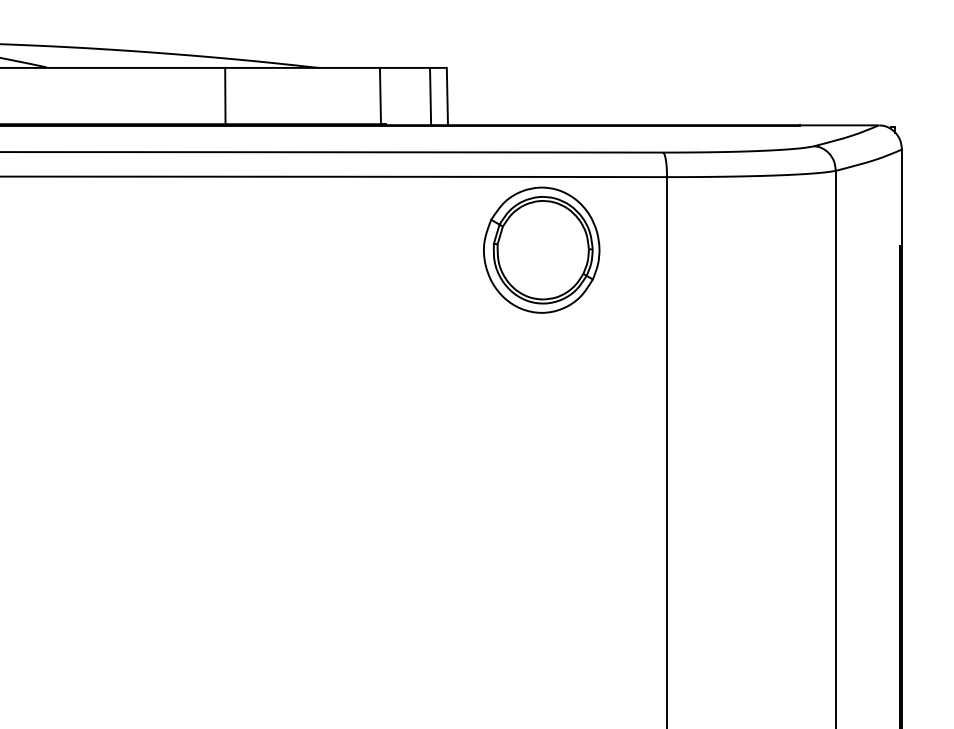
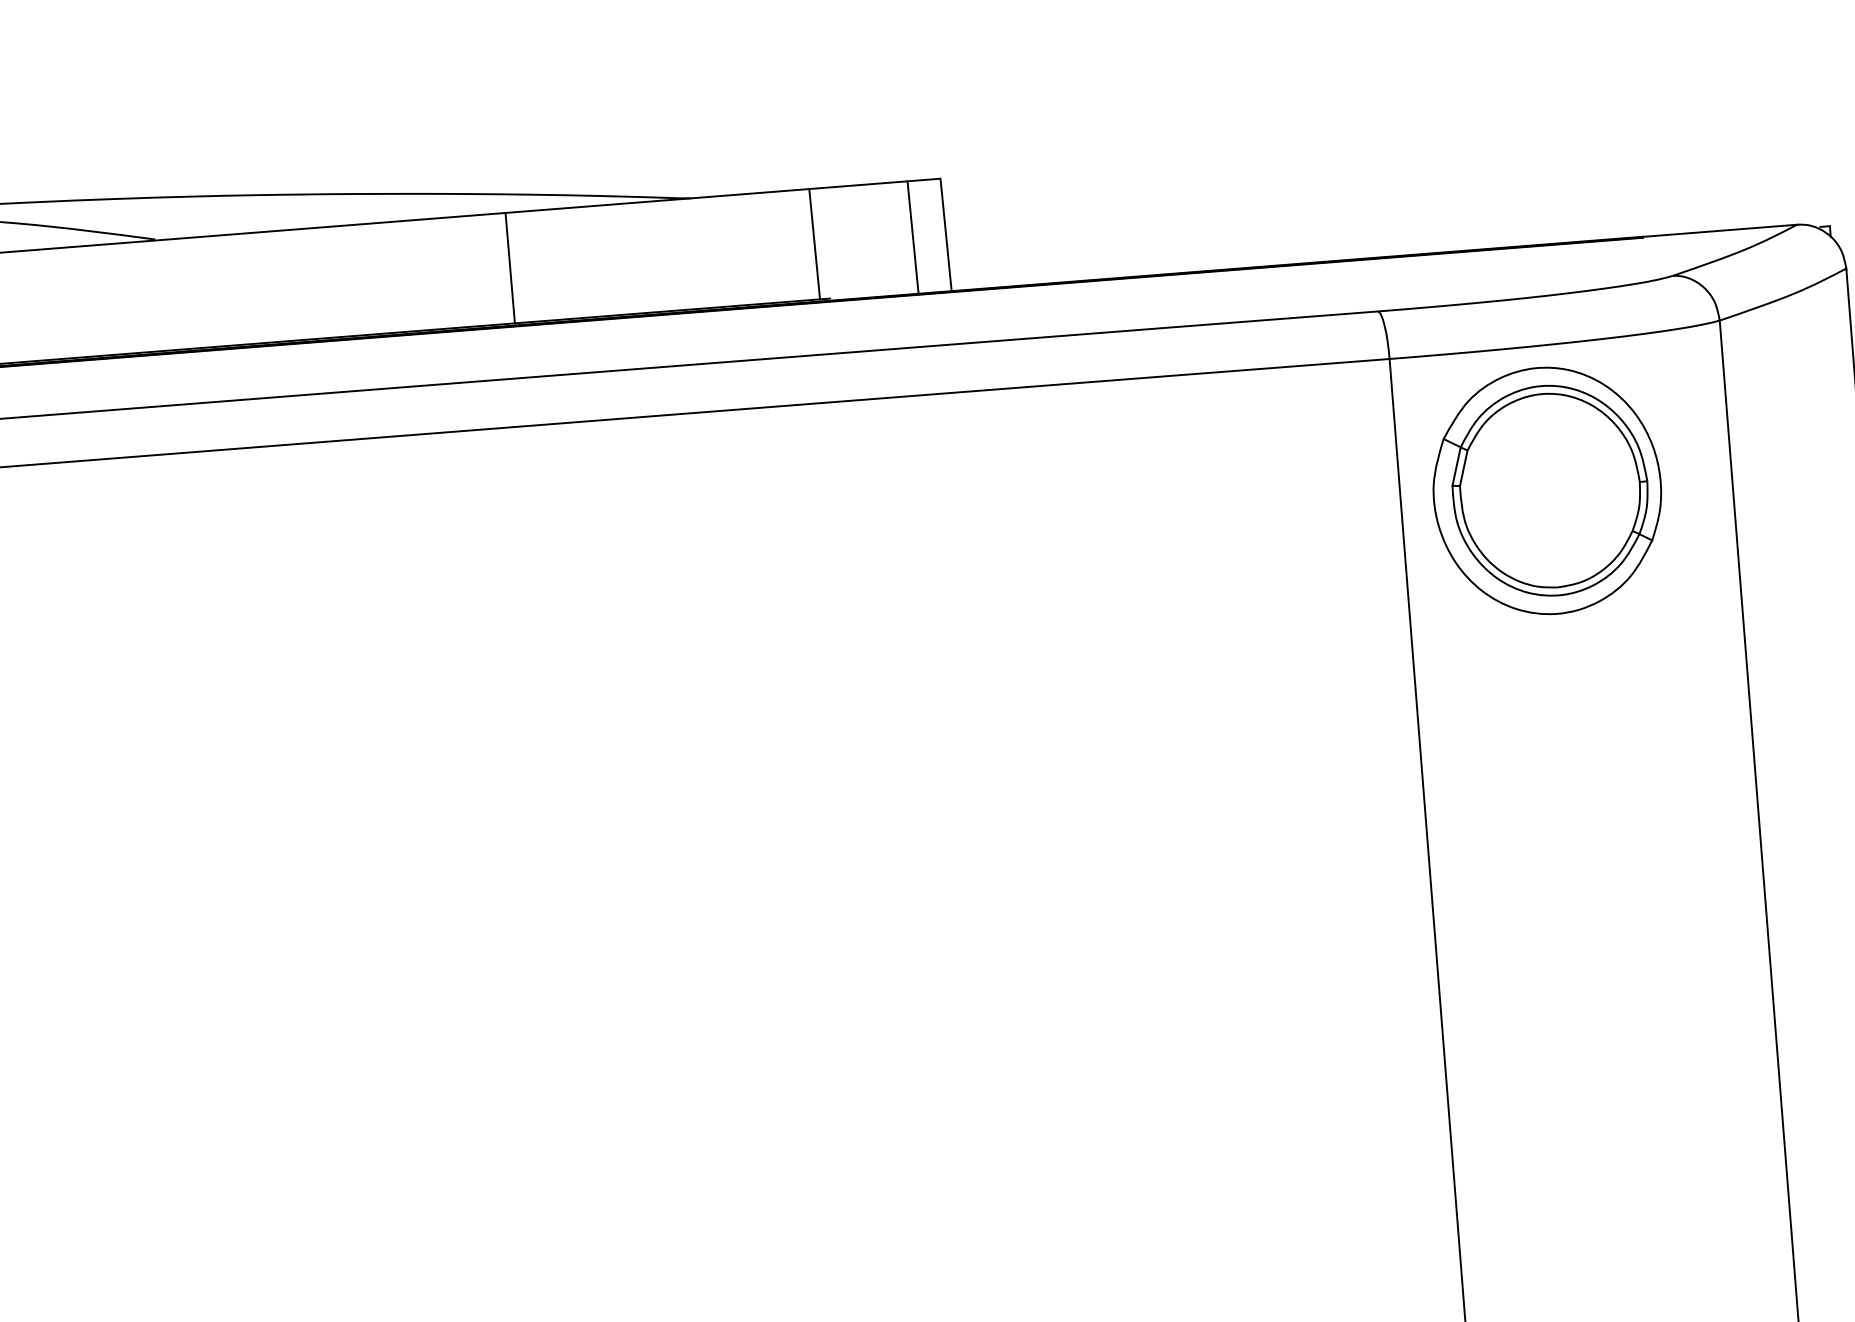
part: (541, 249) -> (1546, 489), moved

